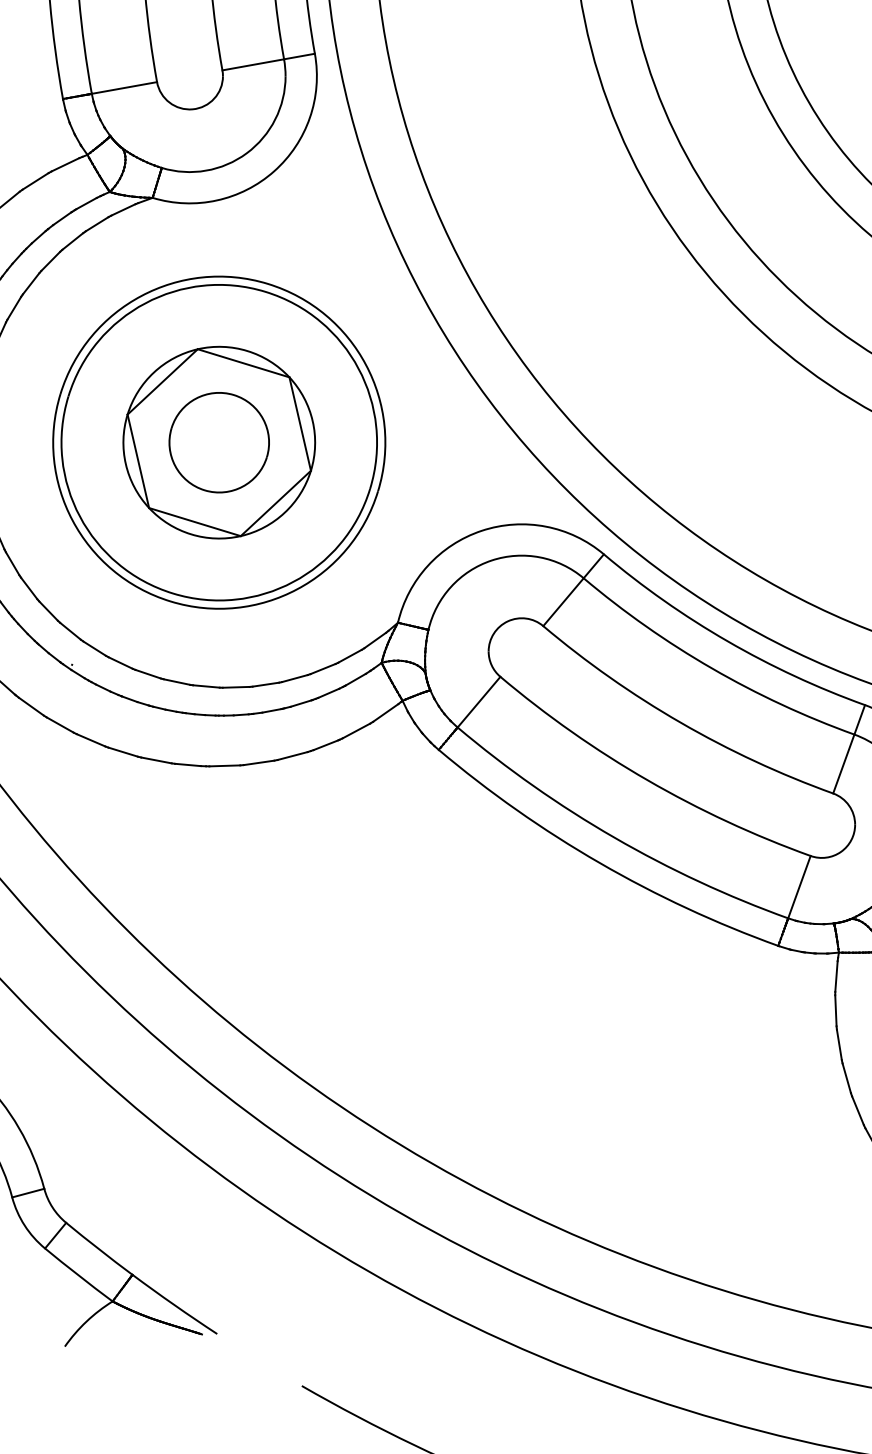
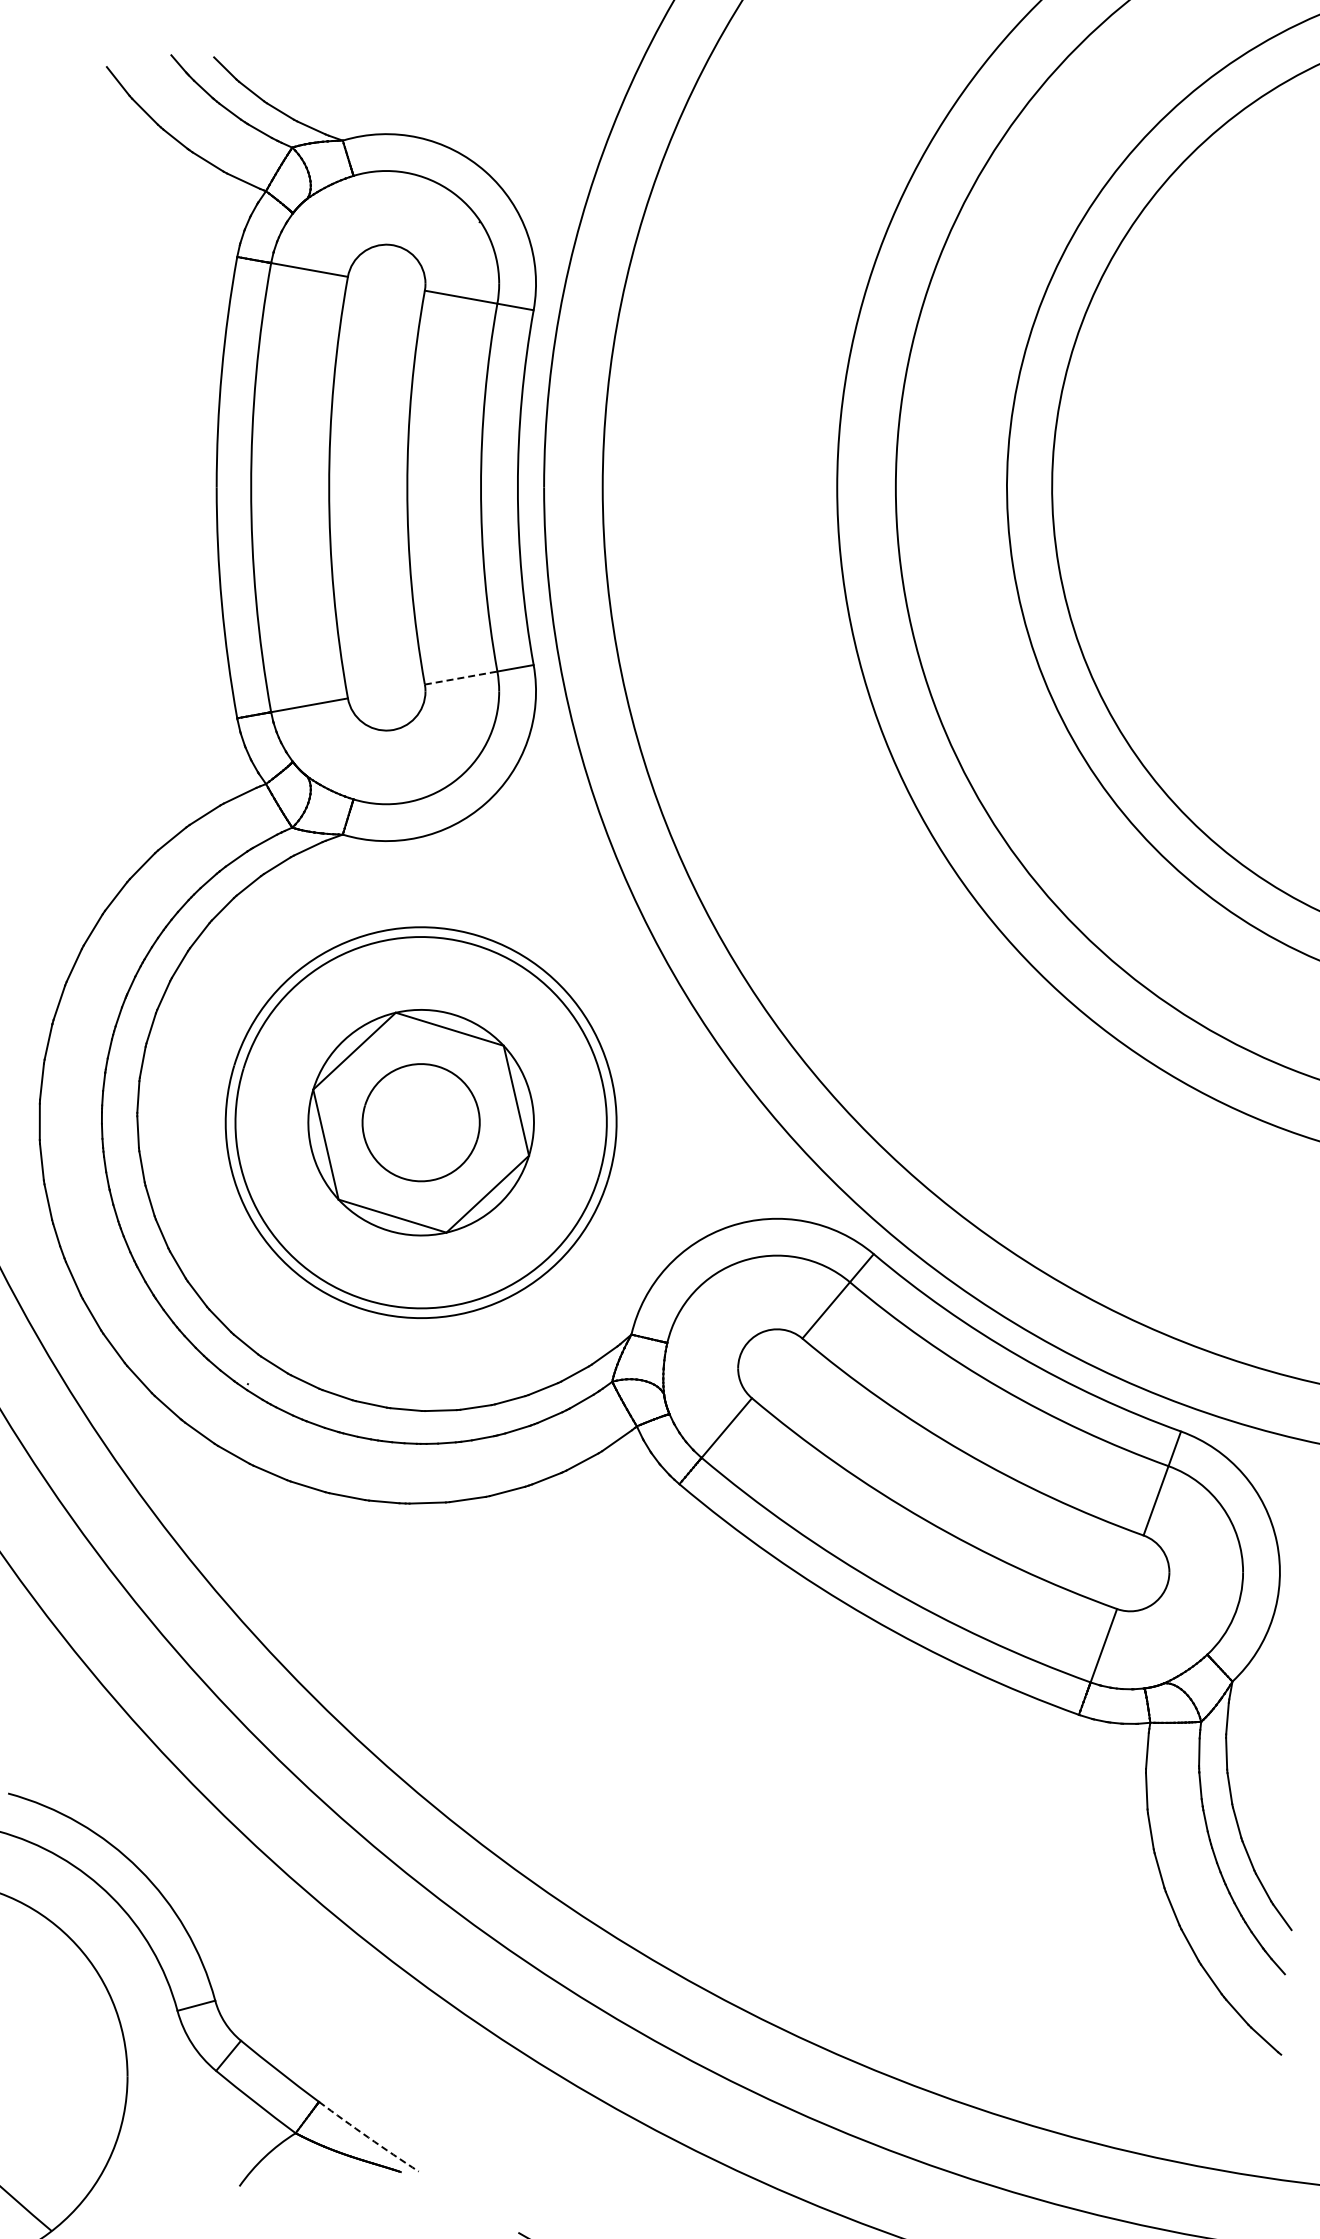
line: (253, 65) -> (461, 678), solid -> dashed
arc: (174, 1305) -> (368, 2137), solid -> dashed

